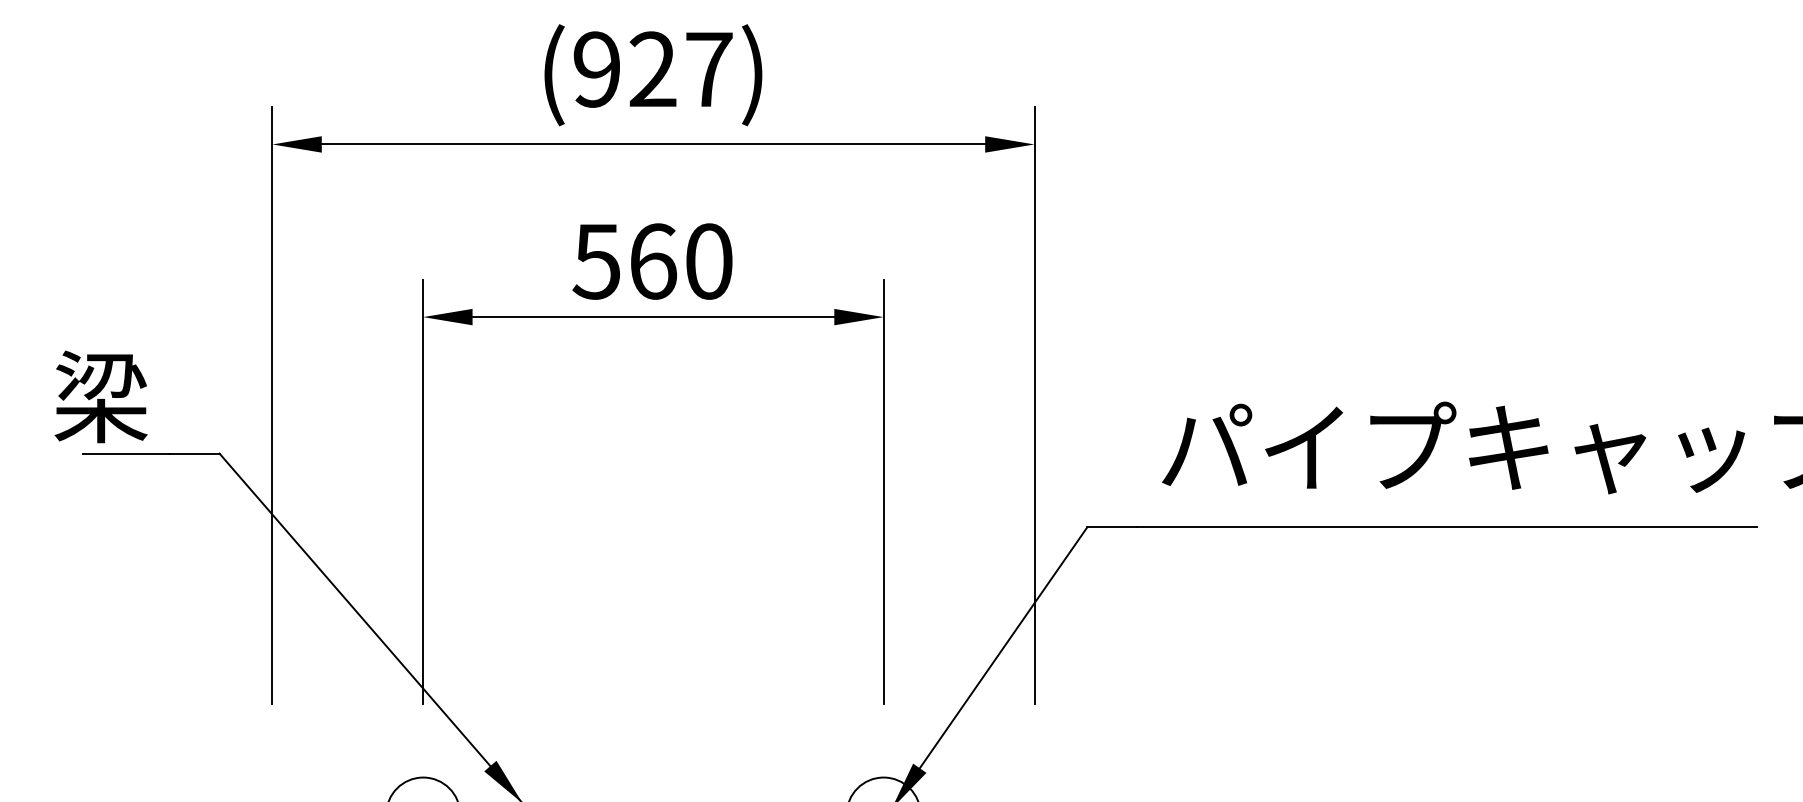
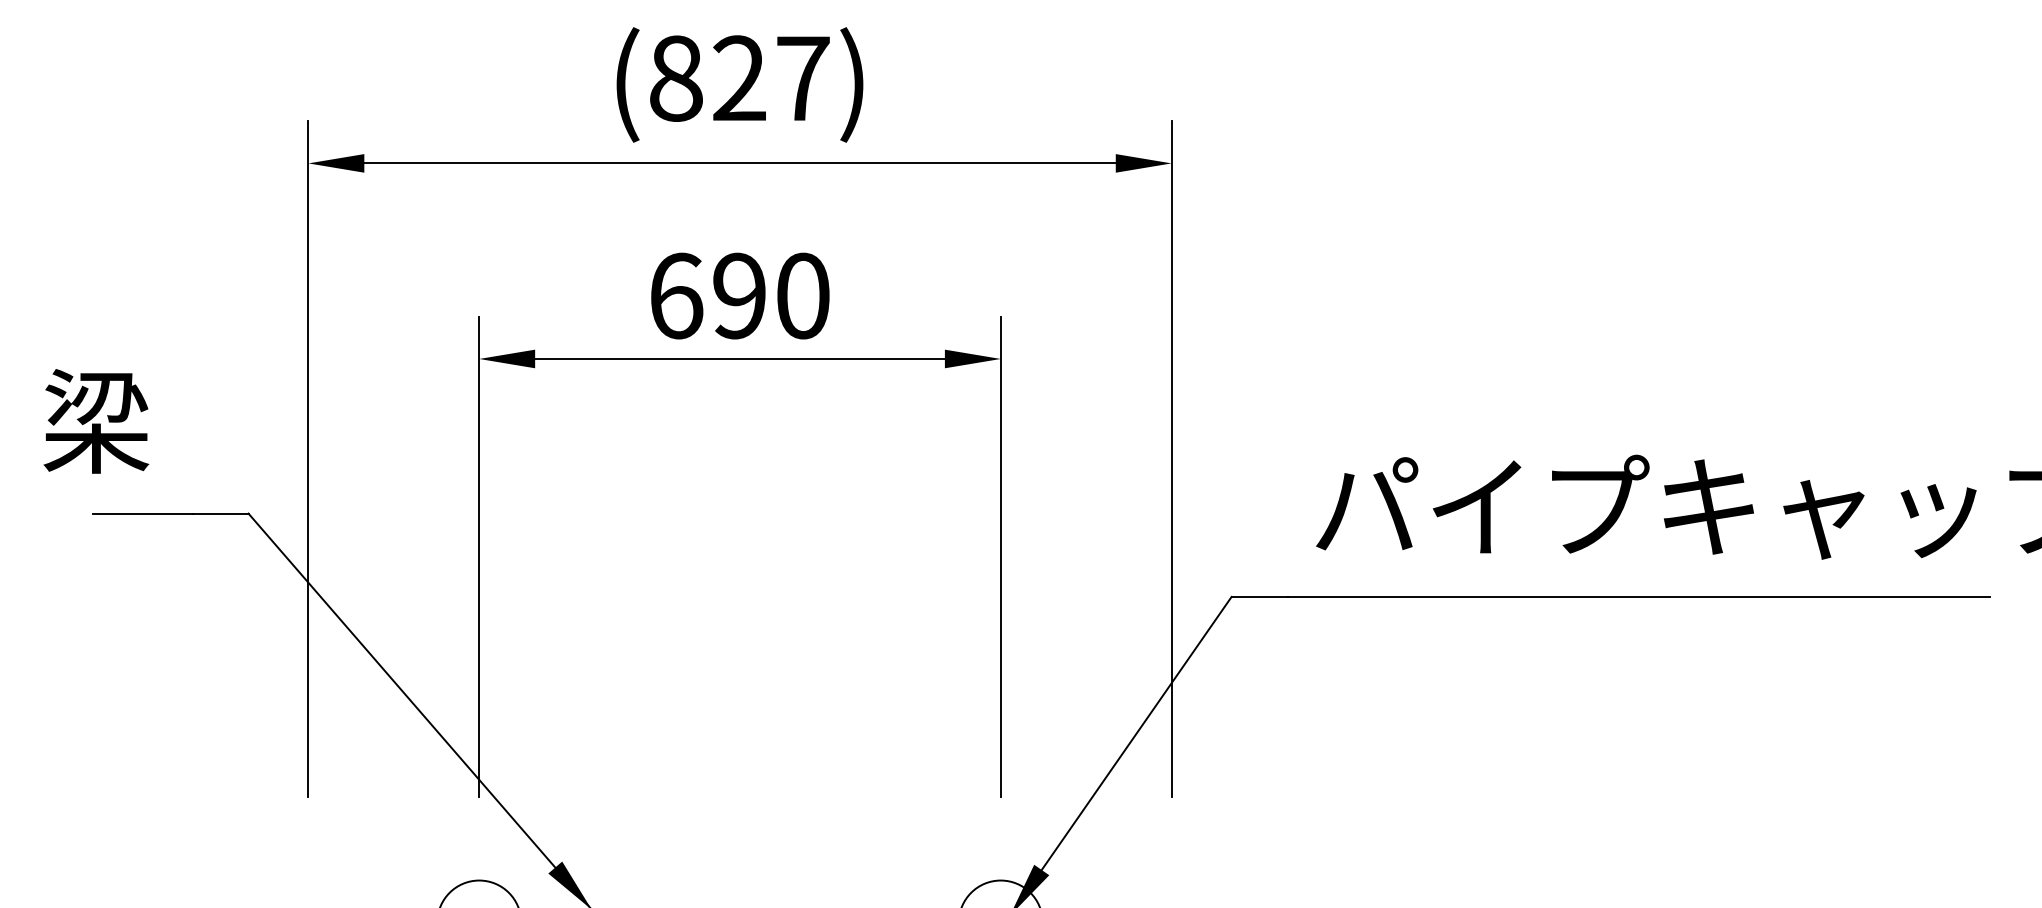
text: (596, 69) -> (675, 78), (927) -> (827)
text: (624, 261) -> (707, 295), 560 -> 690
text: (101, 397) -> (96, 421), moved

